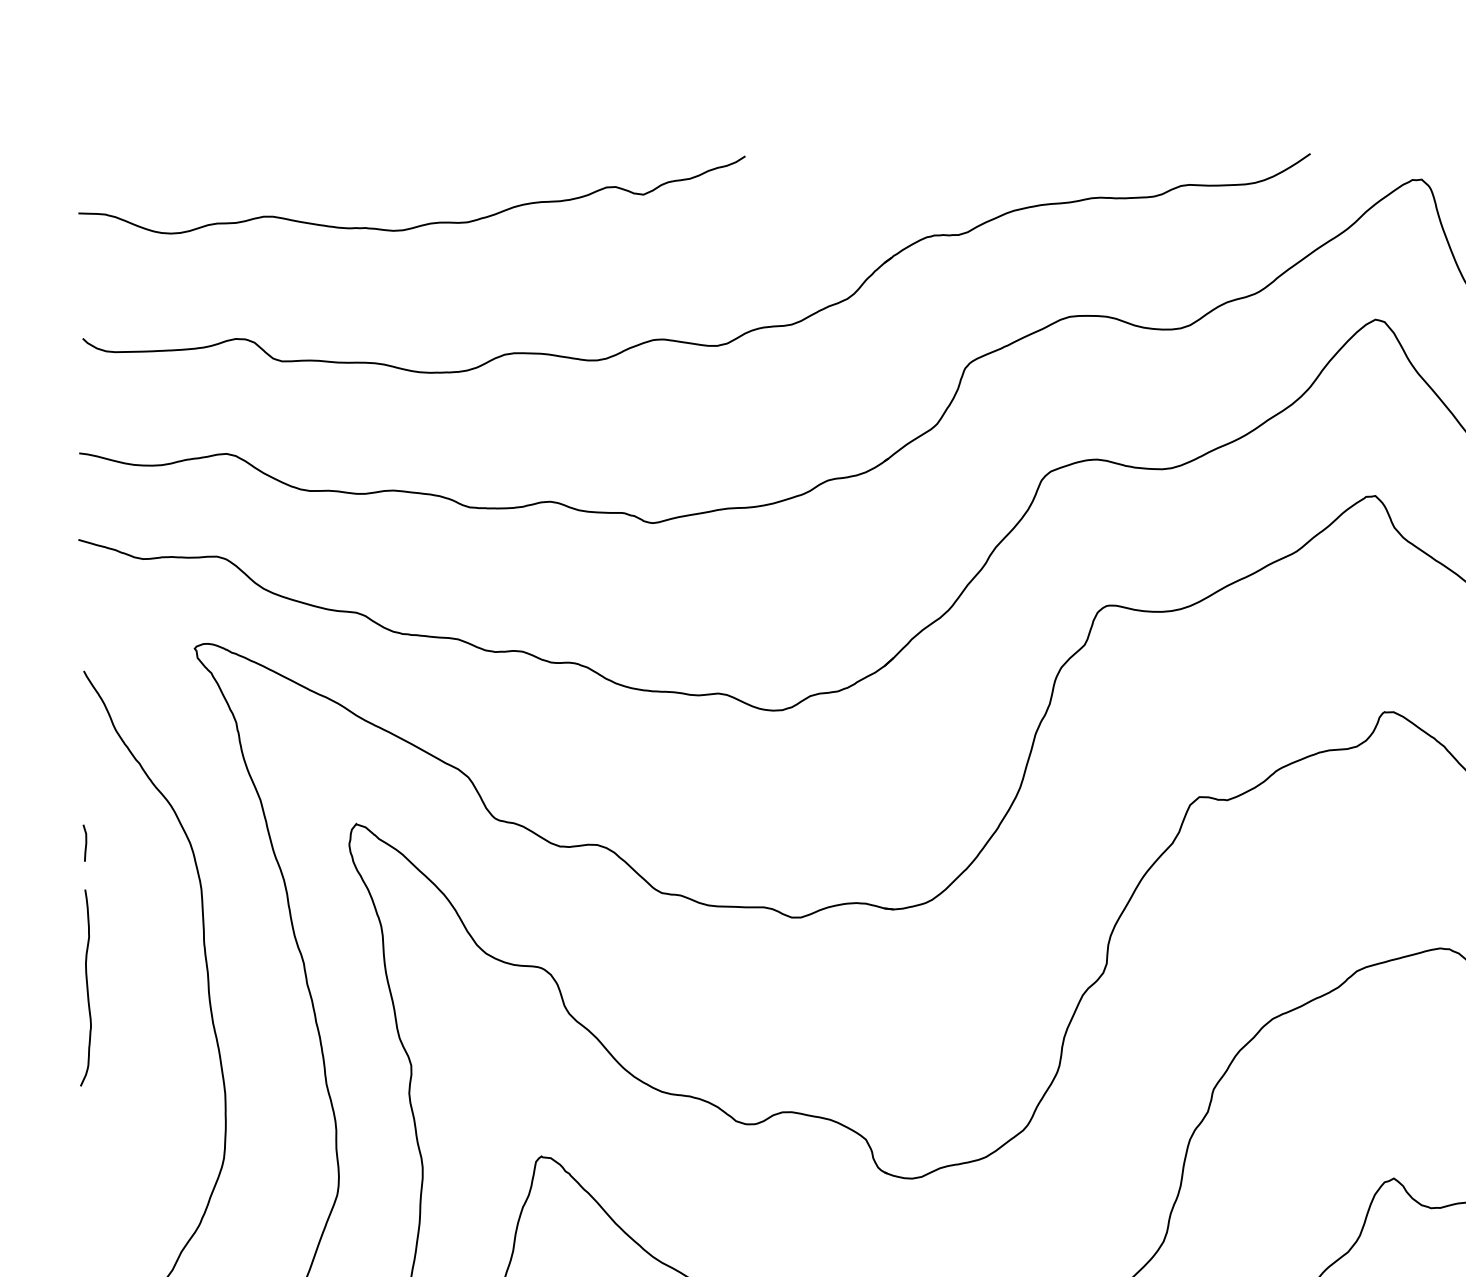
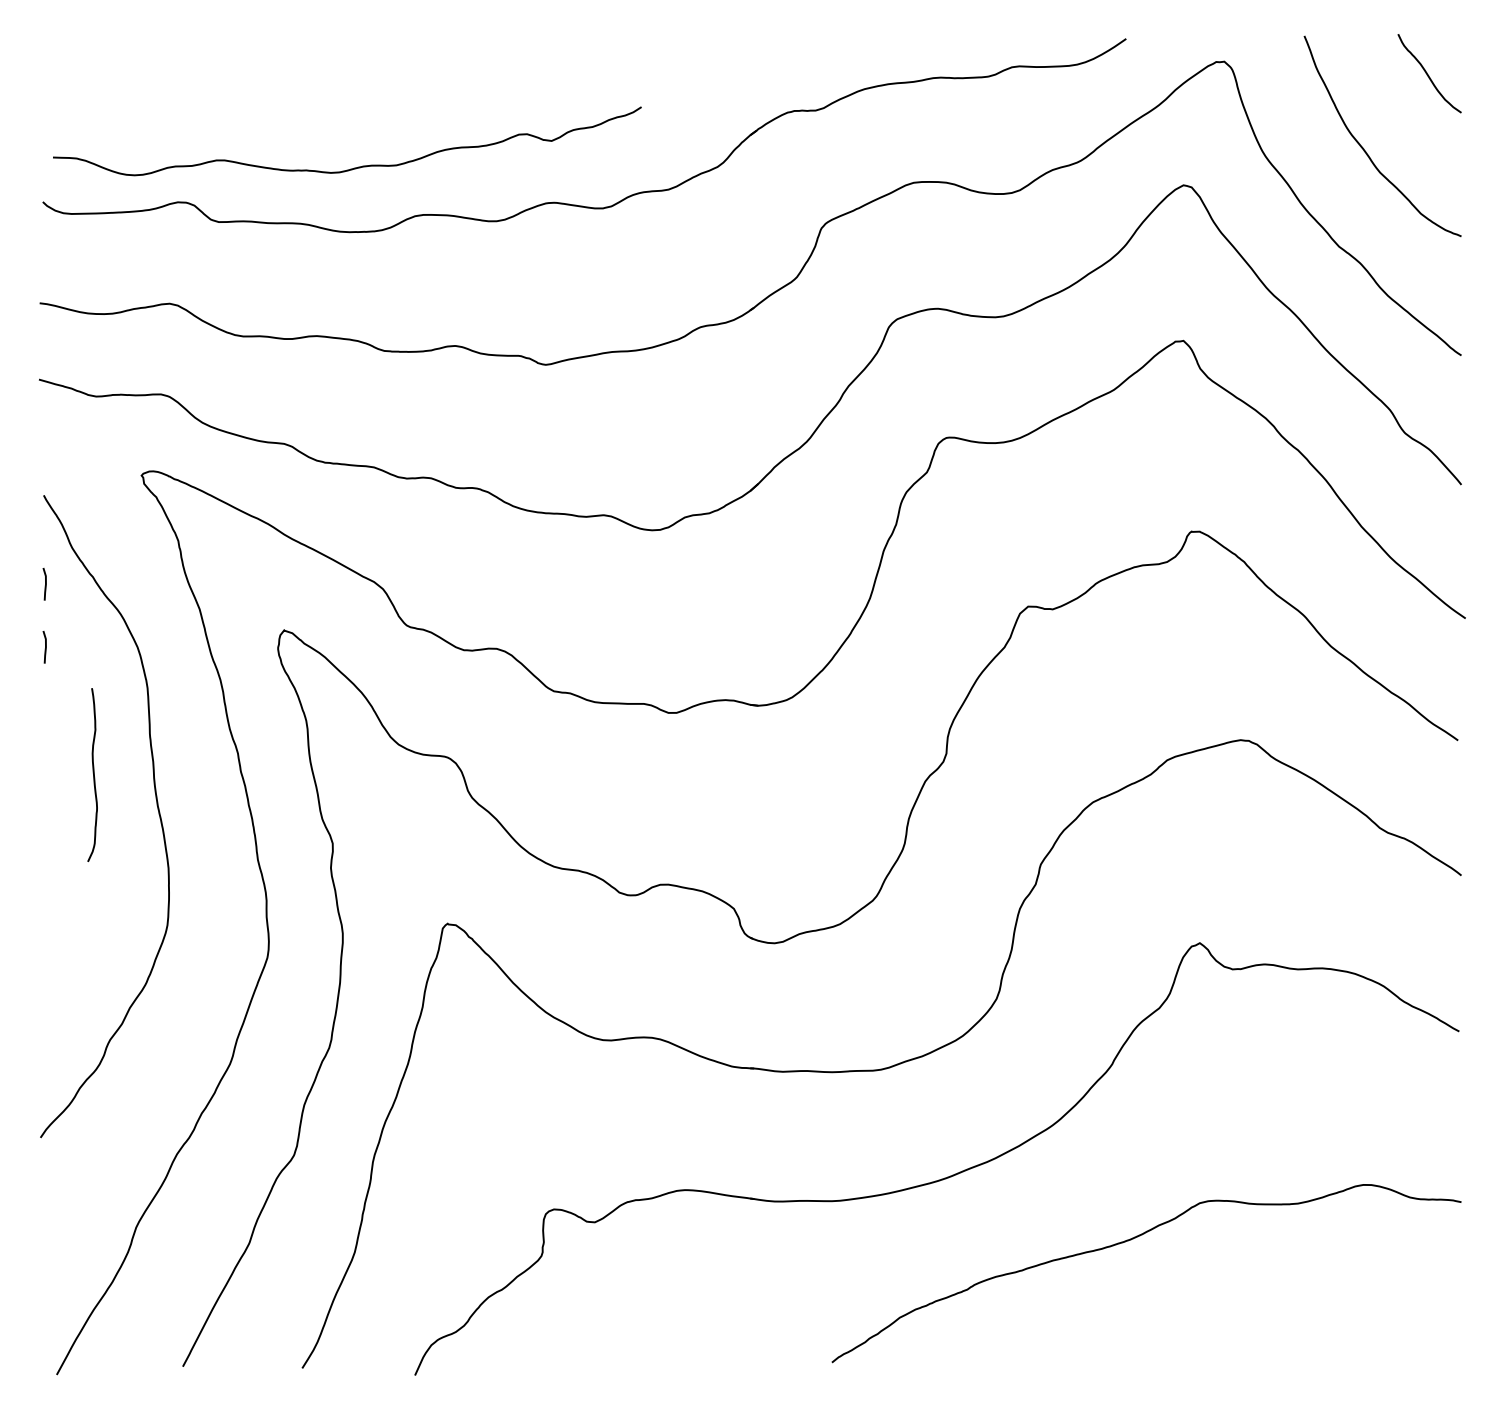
curve: (420, 224) -> (354, 167), moved
line: (85, 772) -> (45, 584), added
curve: (86, 987) -> (93, 774), moved

